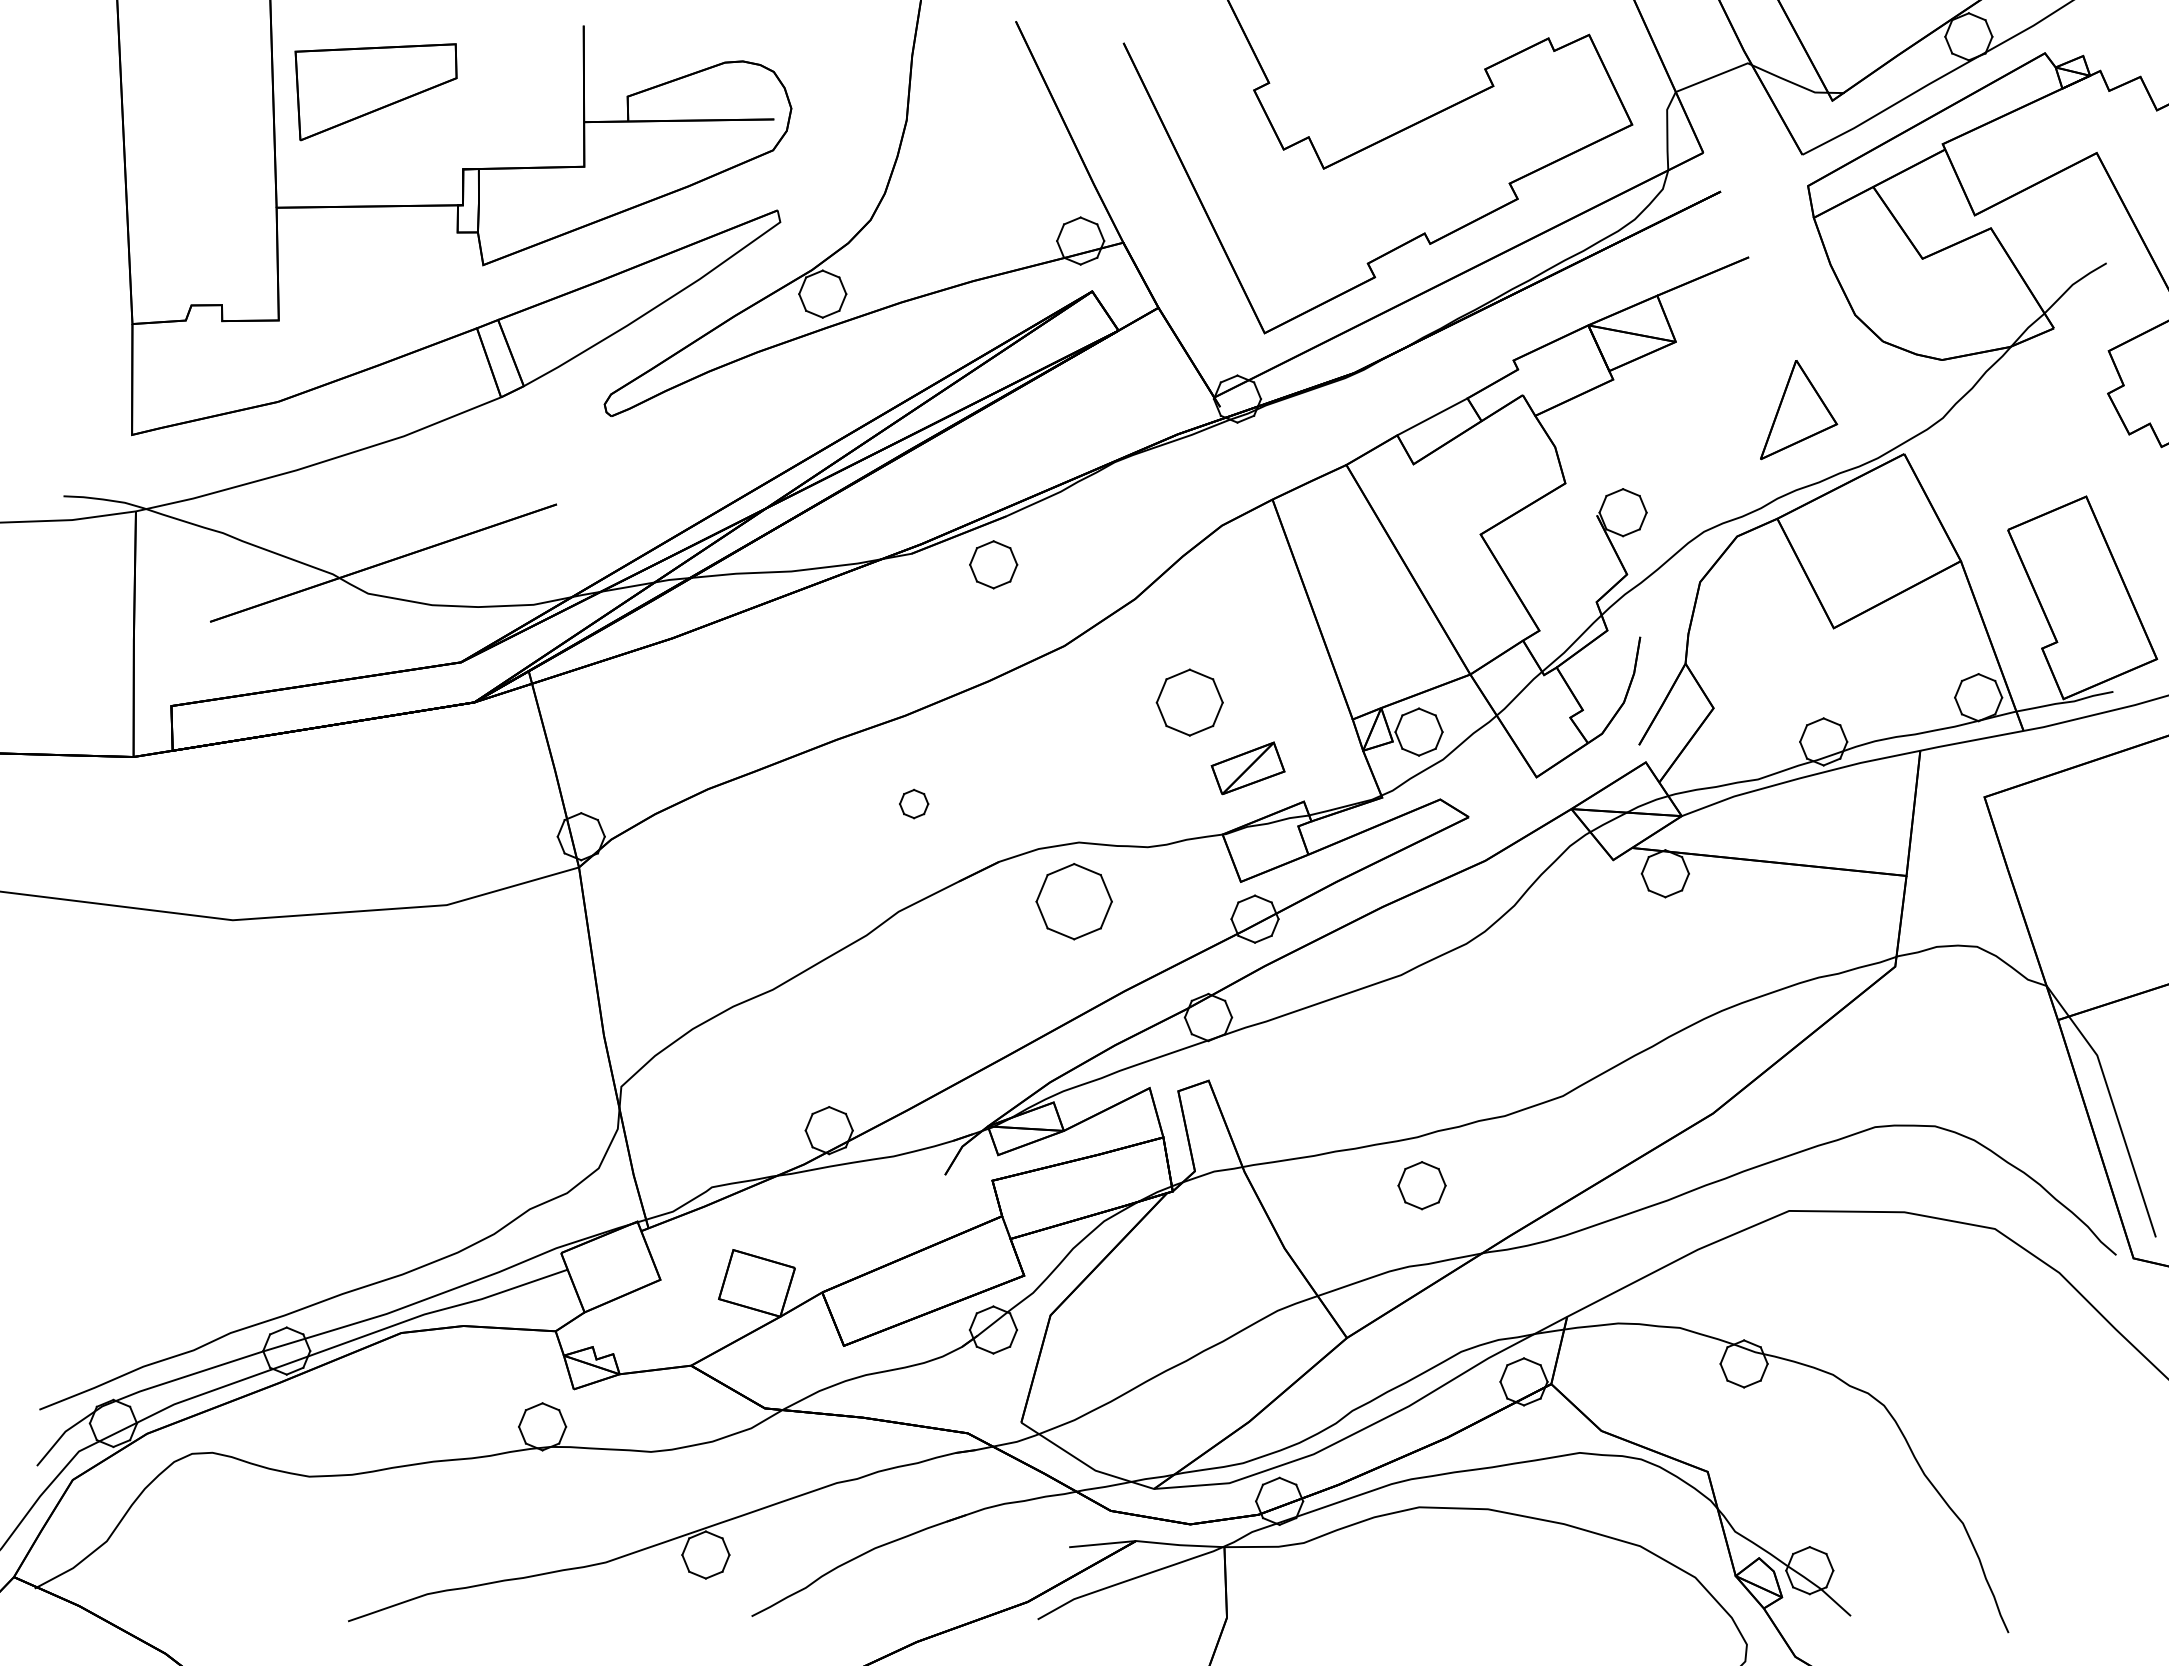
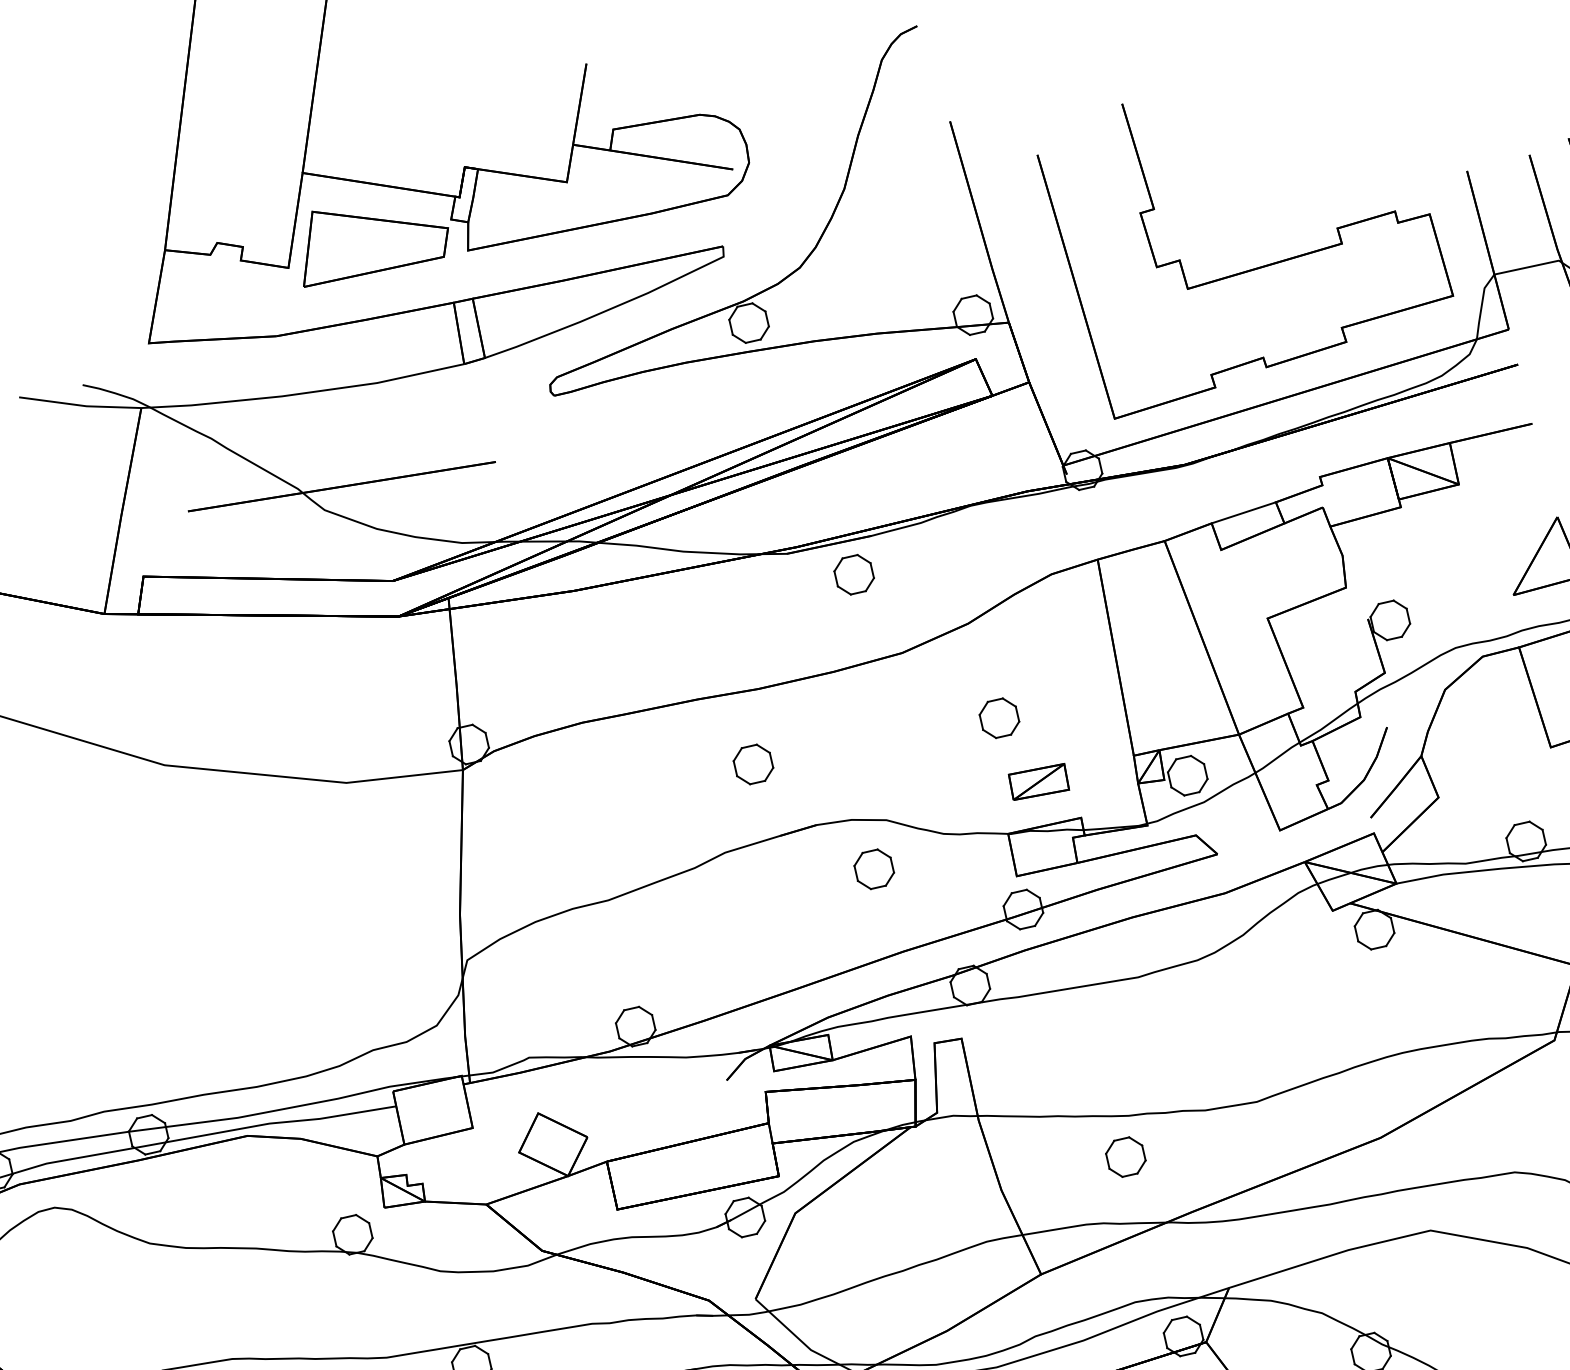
part: (375, 92) -> (373, 257), moved
part: (1189, 701) -> (999, 717), size x0.71
part: (913, 803) -> (752, 763), size x1.67
part: (1074, 901) -> (874, 869), size x0.62

